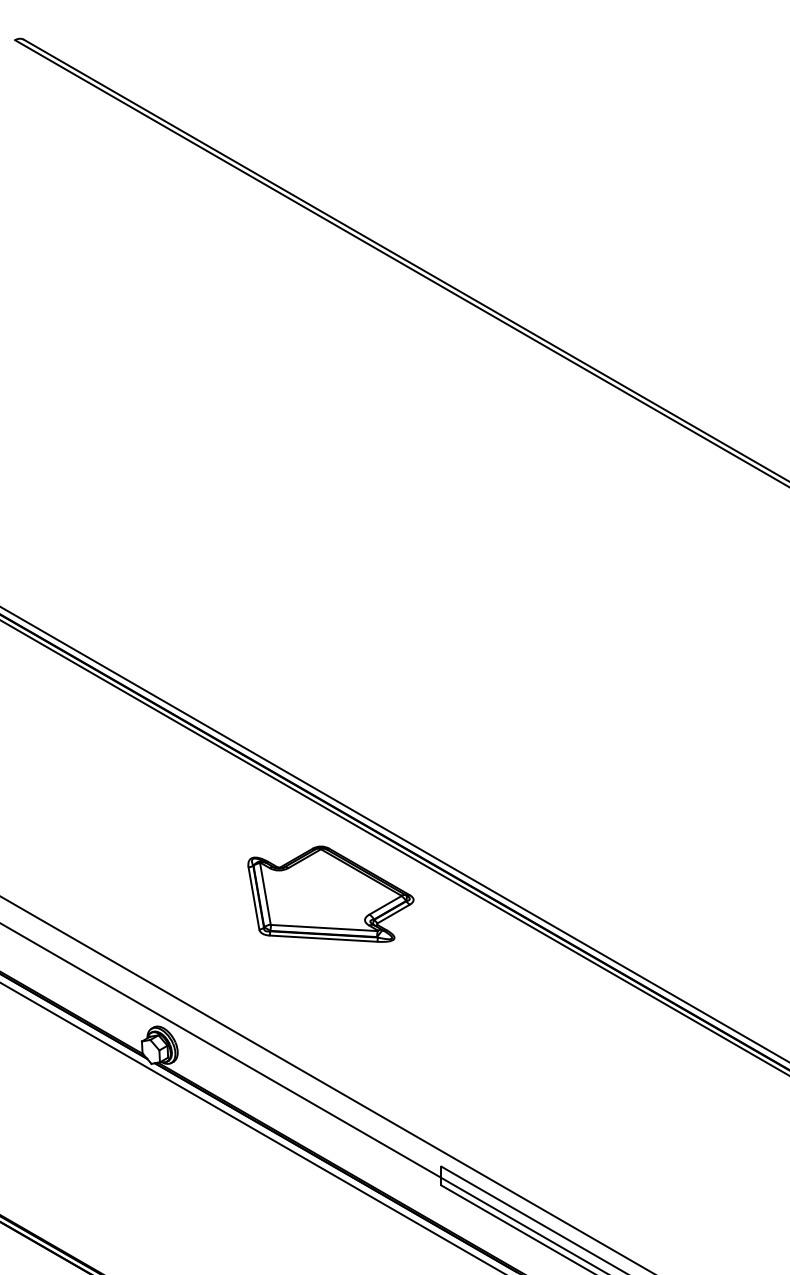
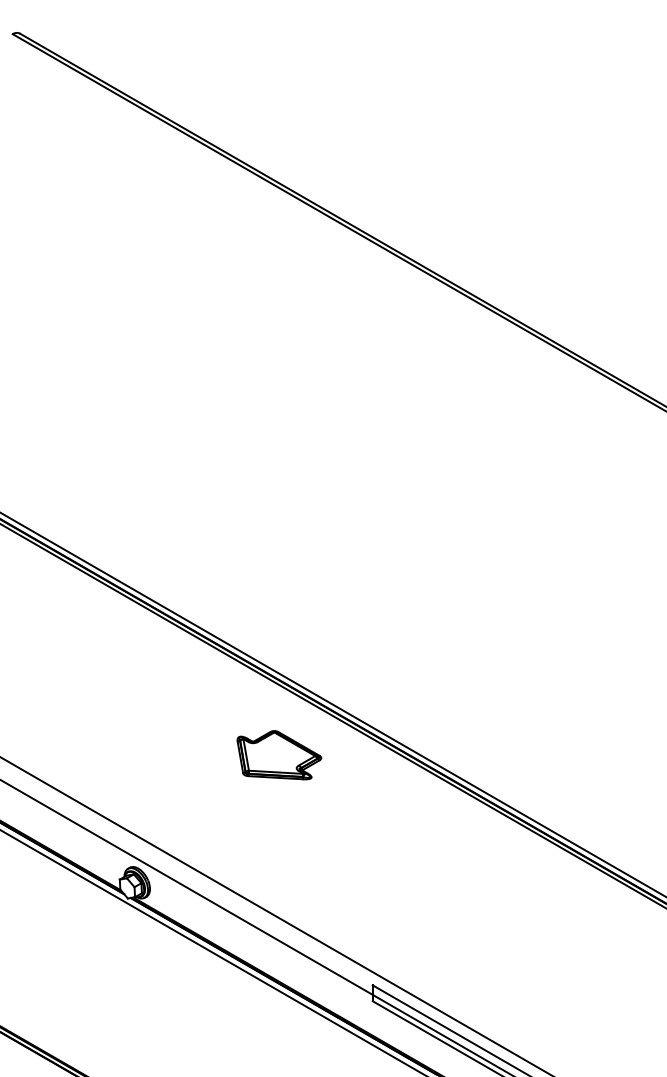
part: (330, 893) -> (279, 754), size x0.6

